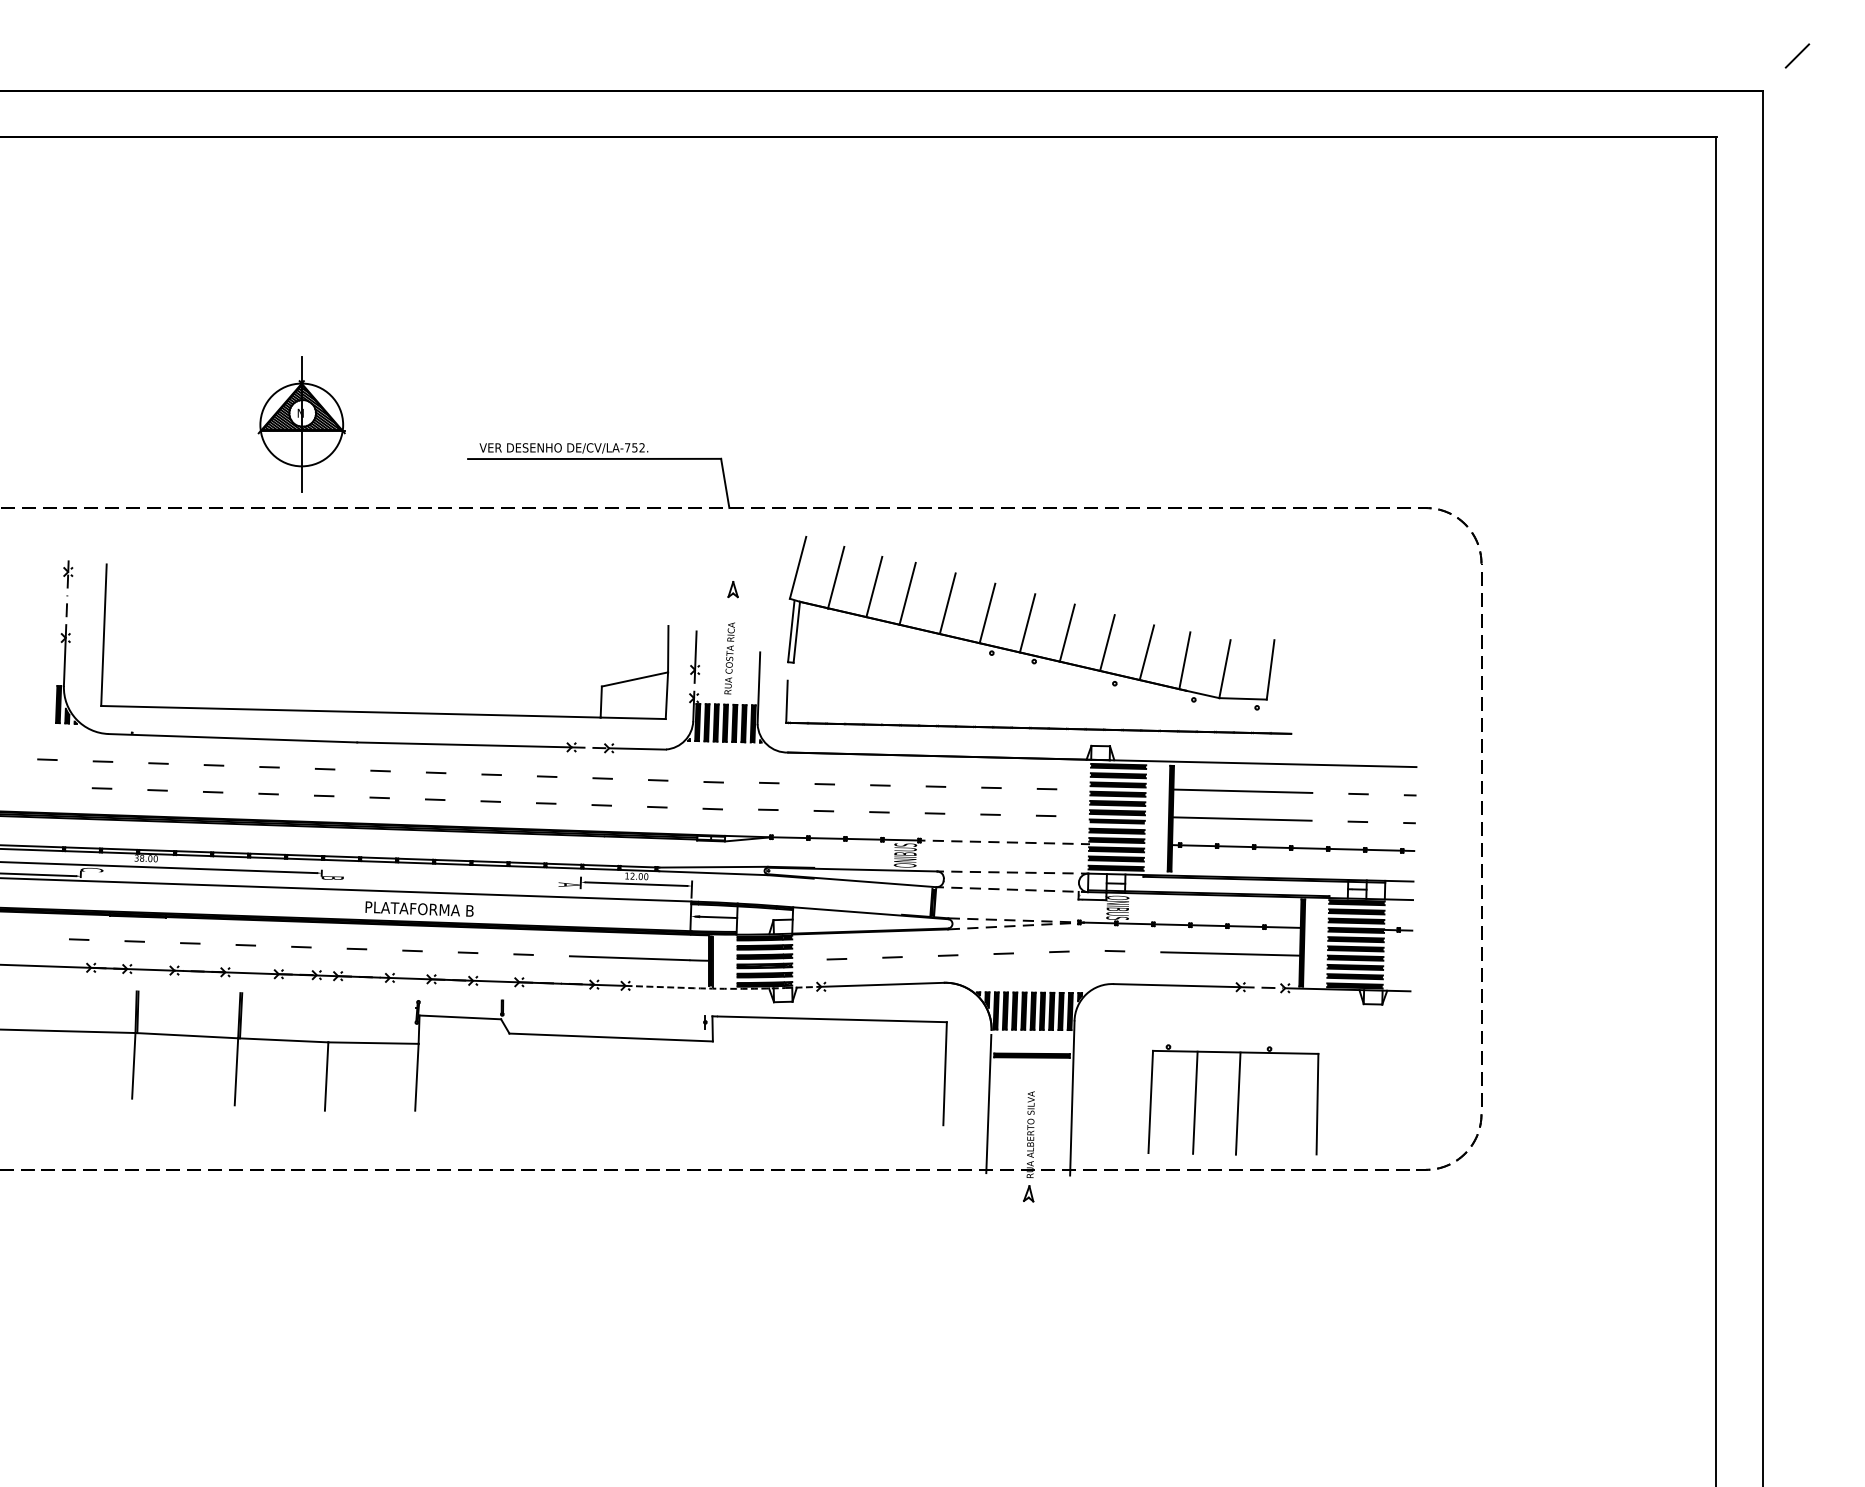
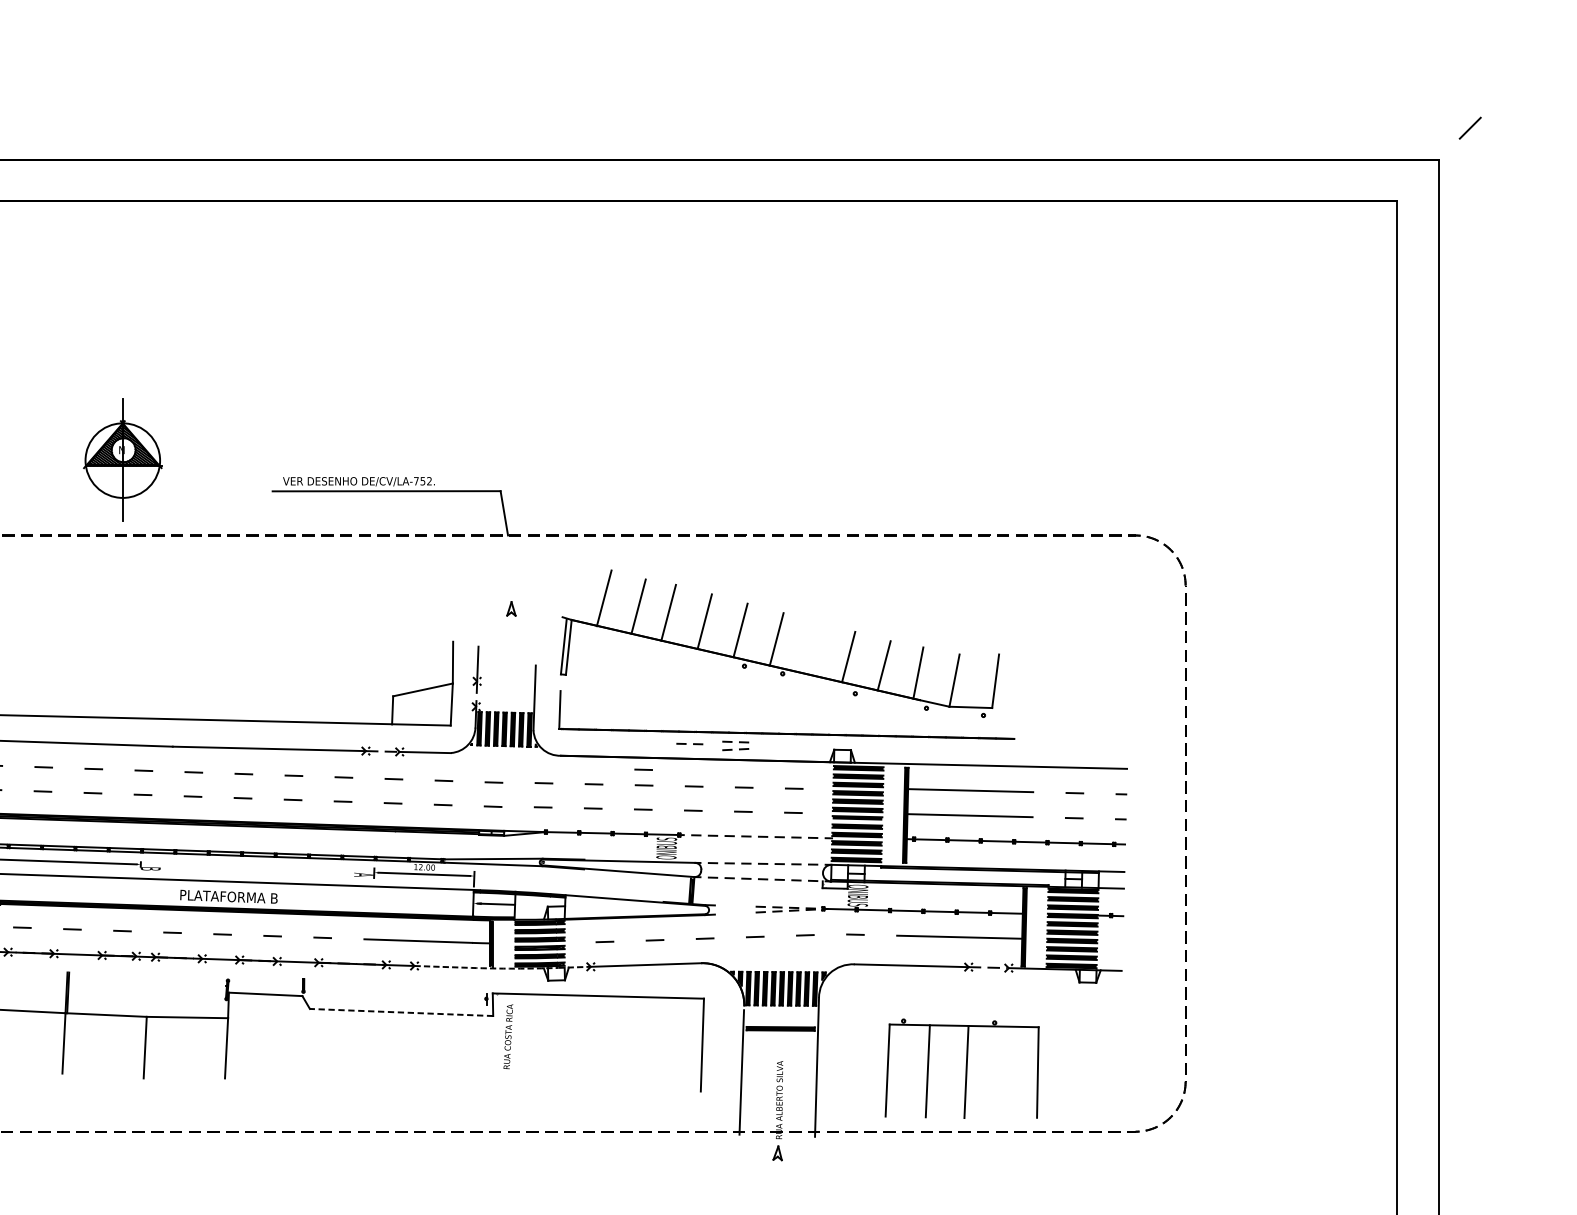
line: (797, 567) -> (569, 589), removed
line: (1066, 632) -> (811, 647), removed
text: (729, 658) -> (508, 1036), moved
line: (927, 739) -> (686, 744), added
line: (879, 768) -> (643, 770), added
part: (981, 923) -> (735, 745), moved
line: (611, 1037) -> (401, 1012), solid -> dashed

